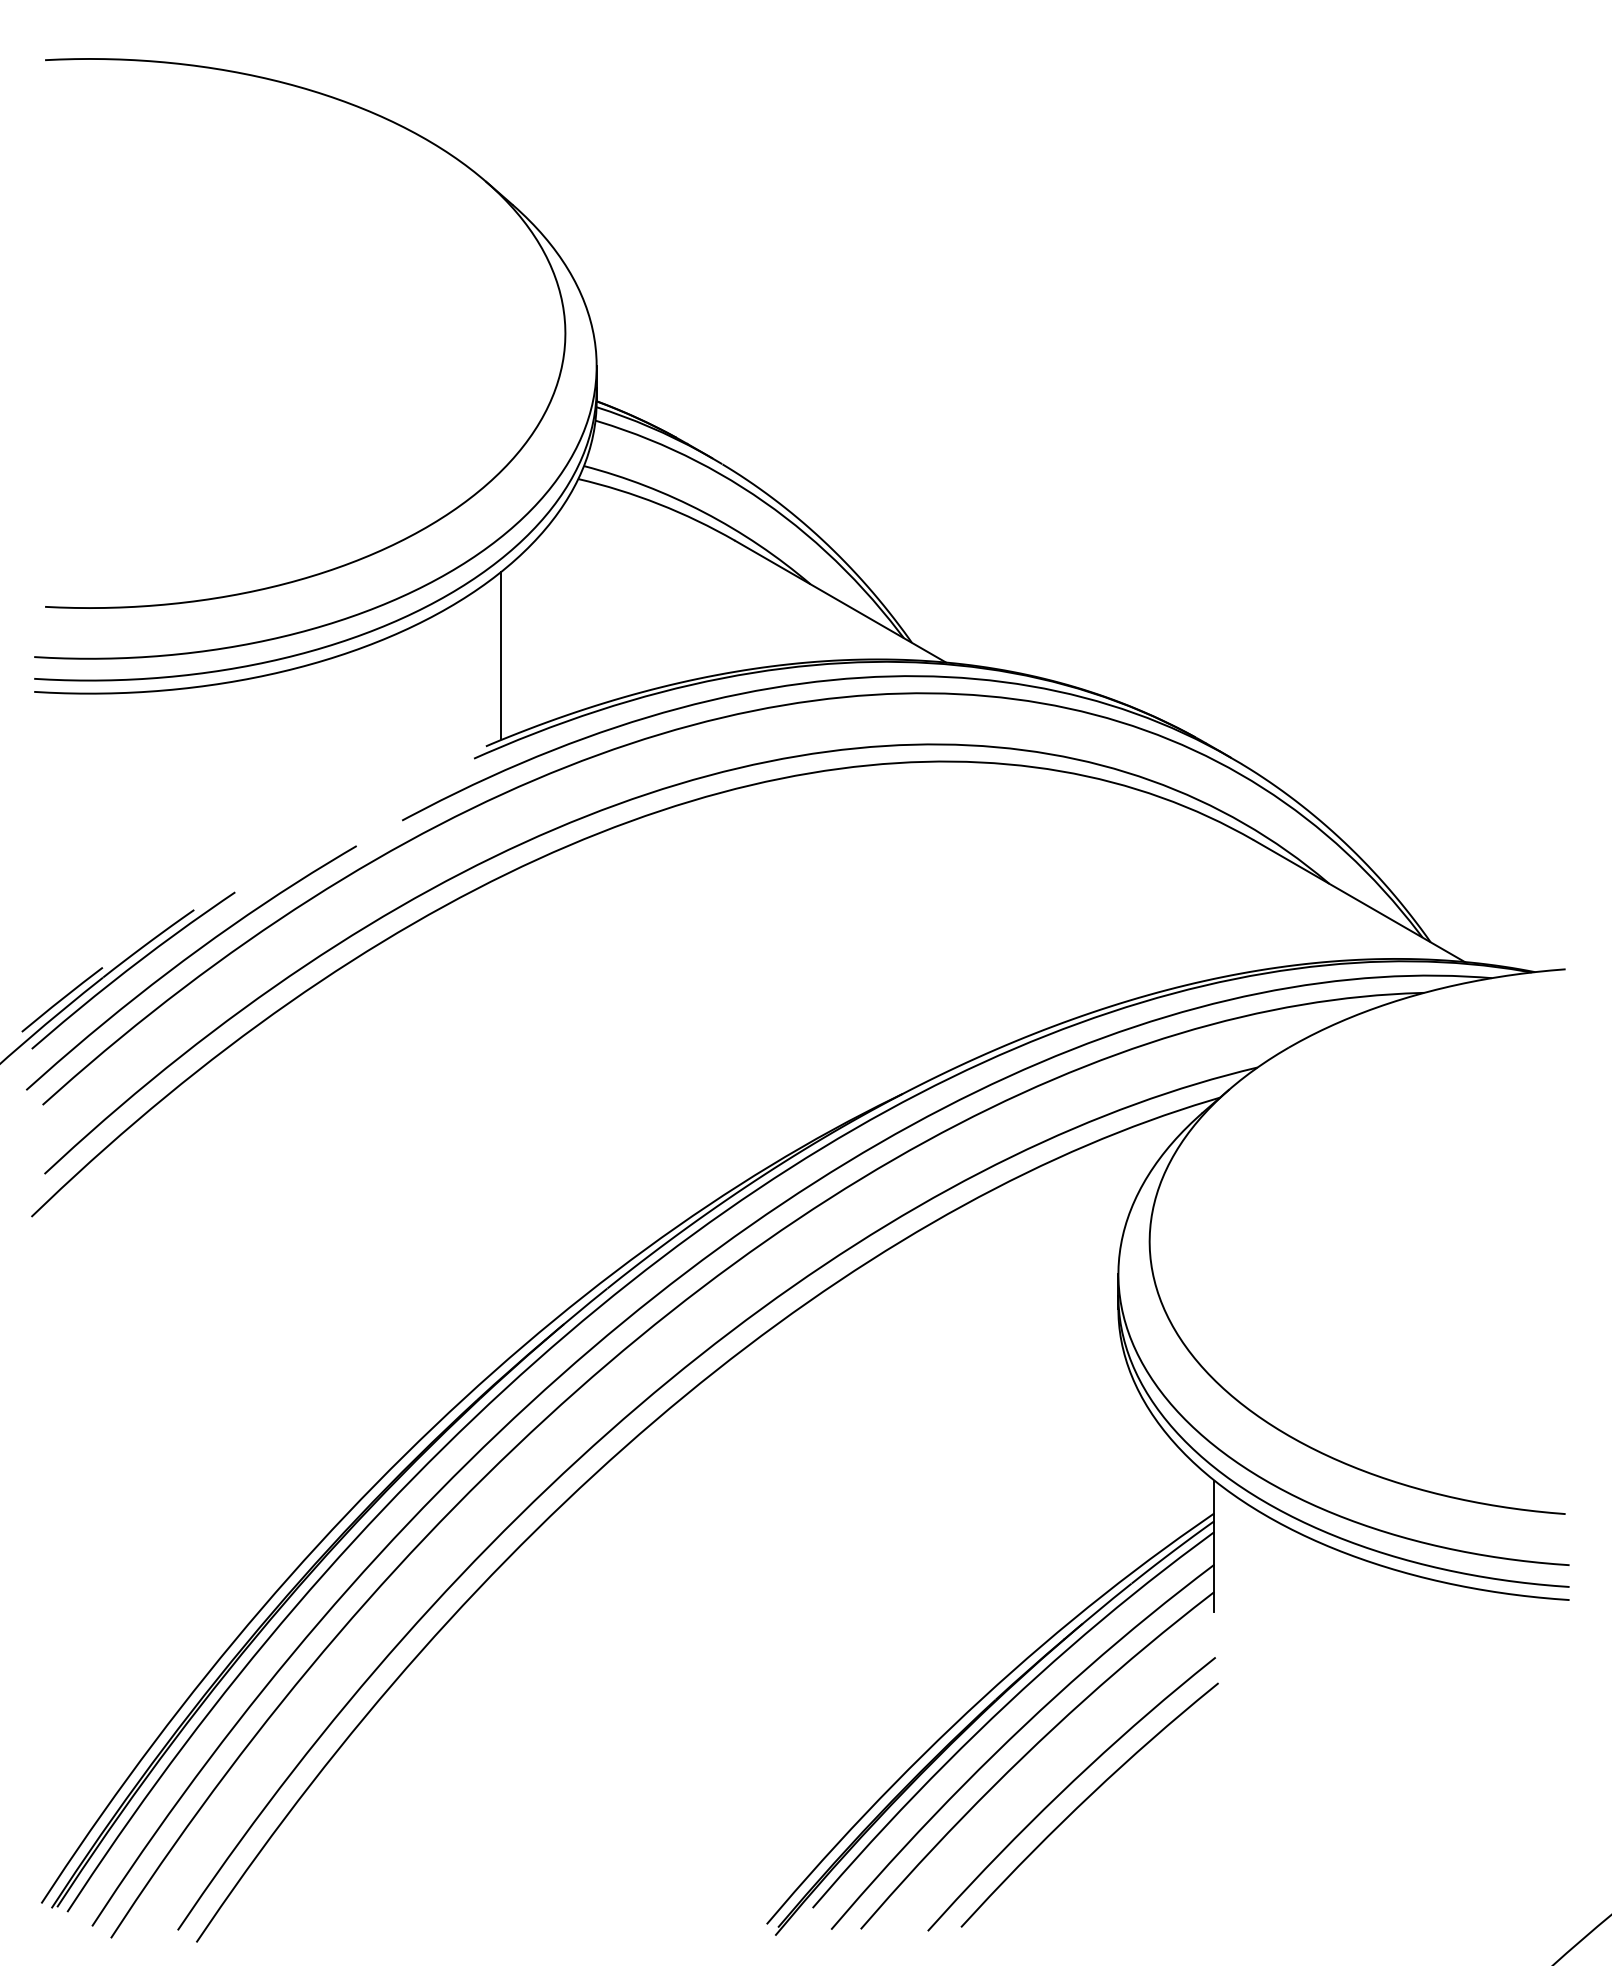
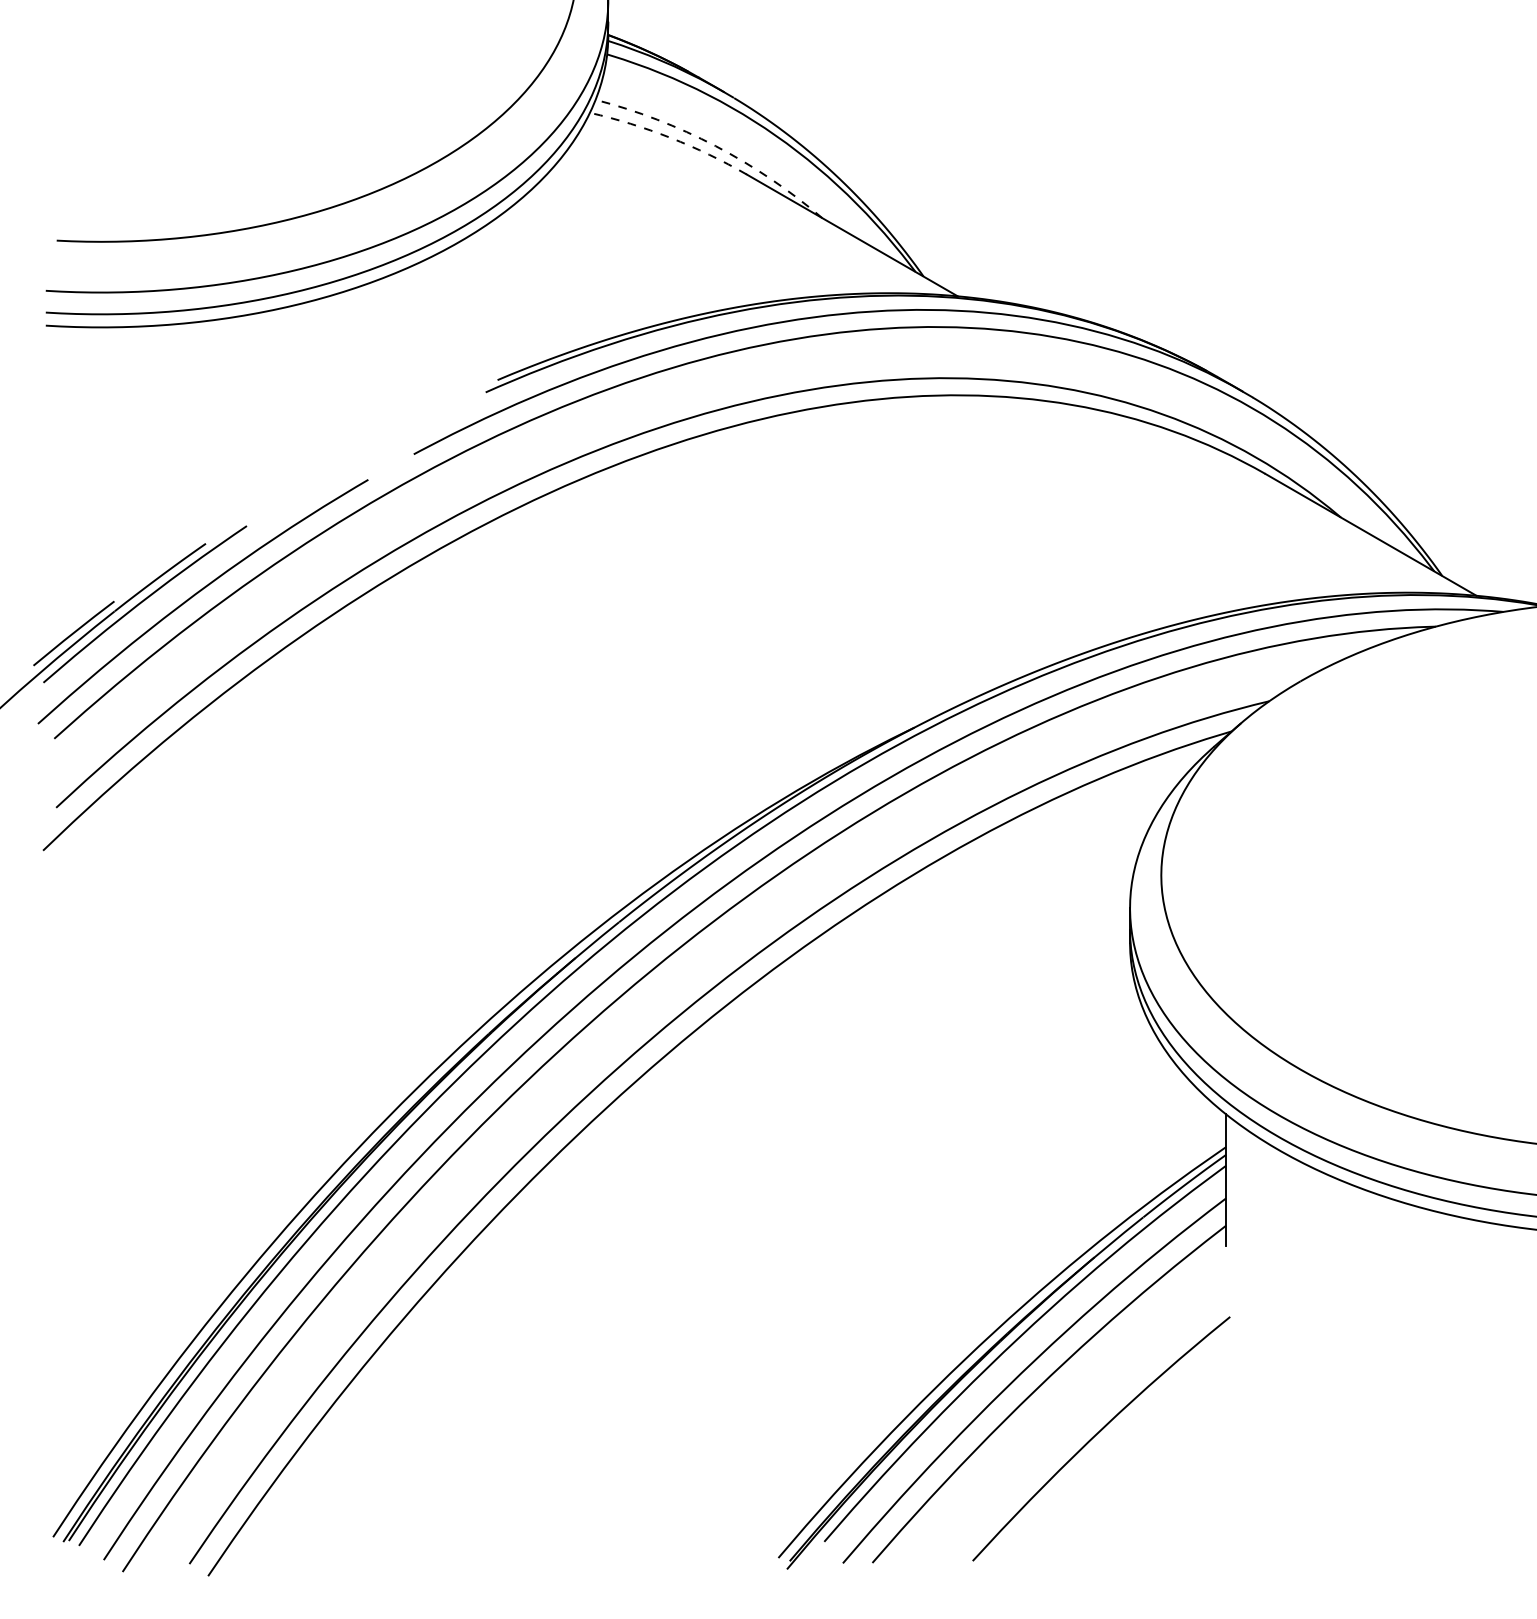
arc: (659, 504) -> (671, 138), solid -> dashed
arc: (704, 512) -> (716, 146), solid -> dashed
line: (500, 655) -> (512, 289), removed
curve: (1066, 1789) -> (1078, 1423), removed

